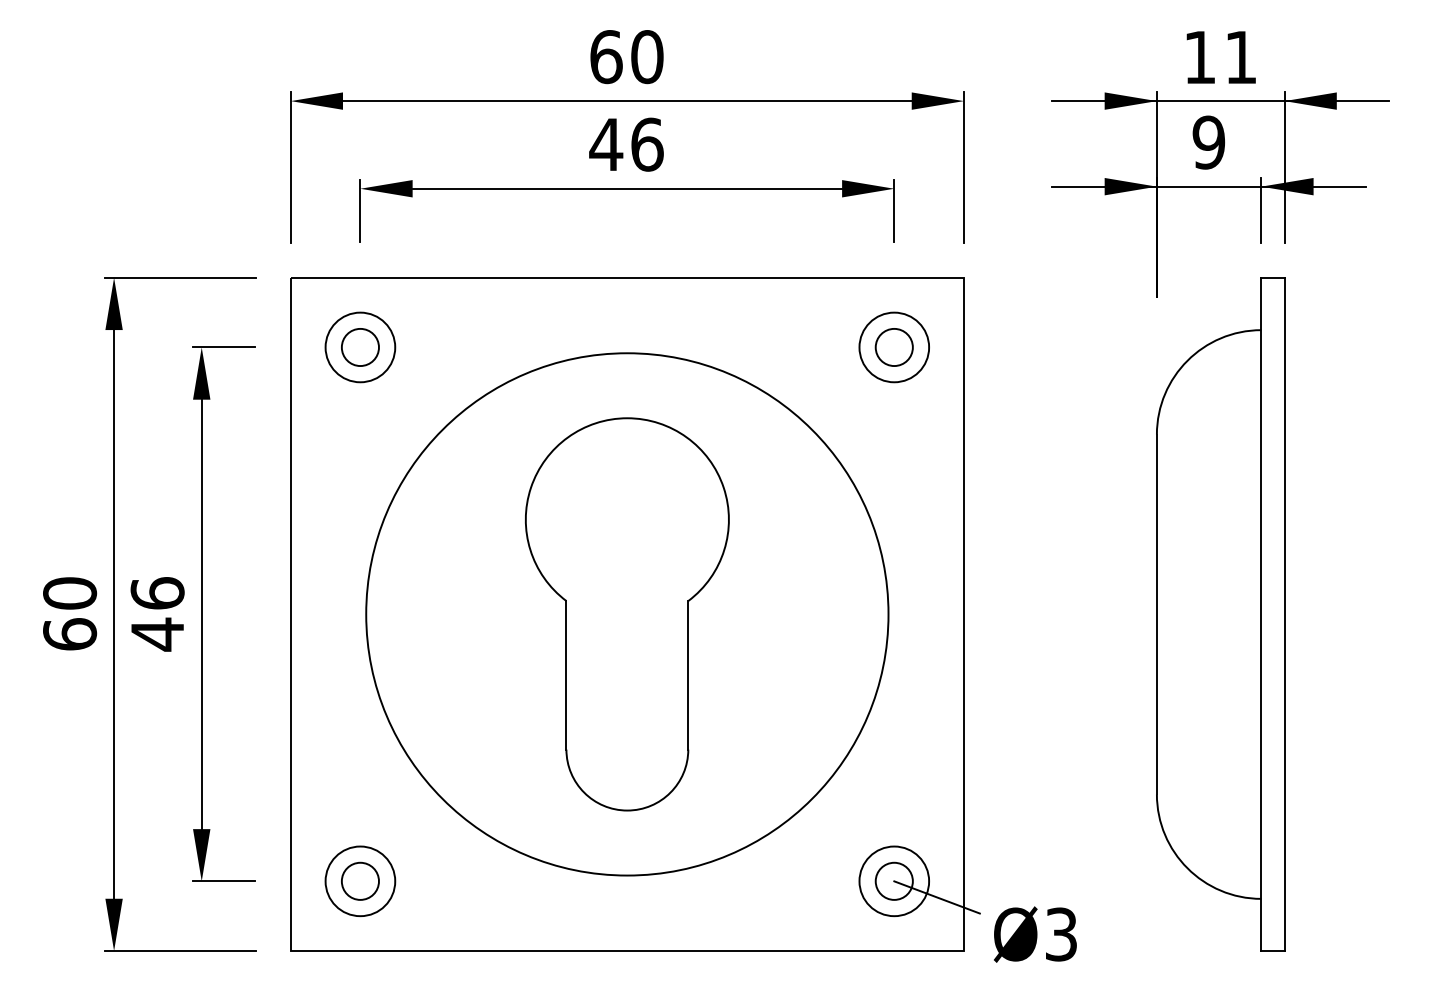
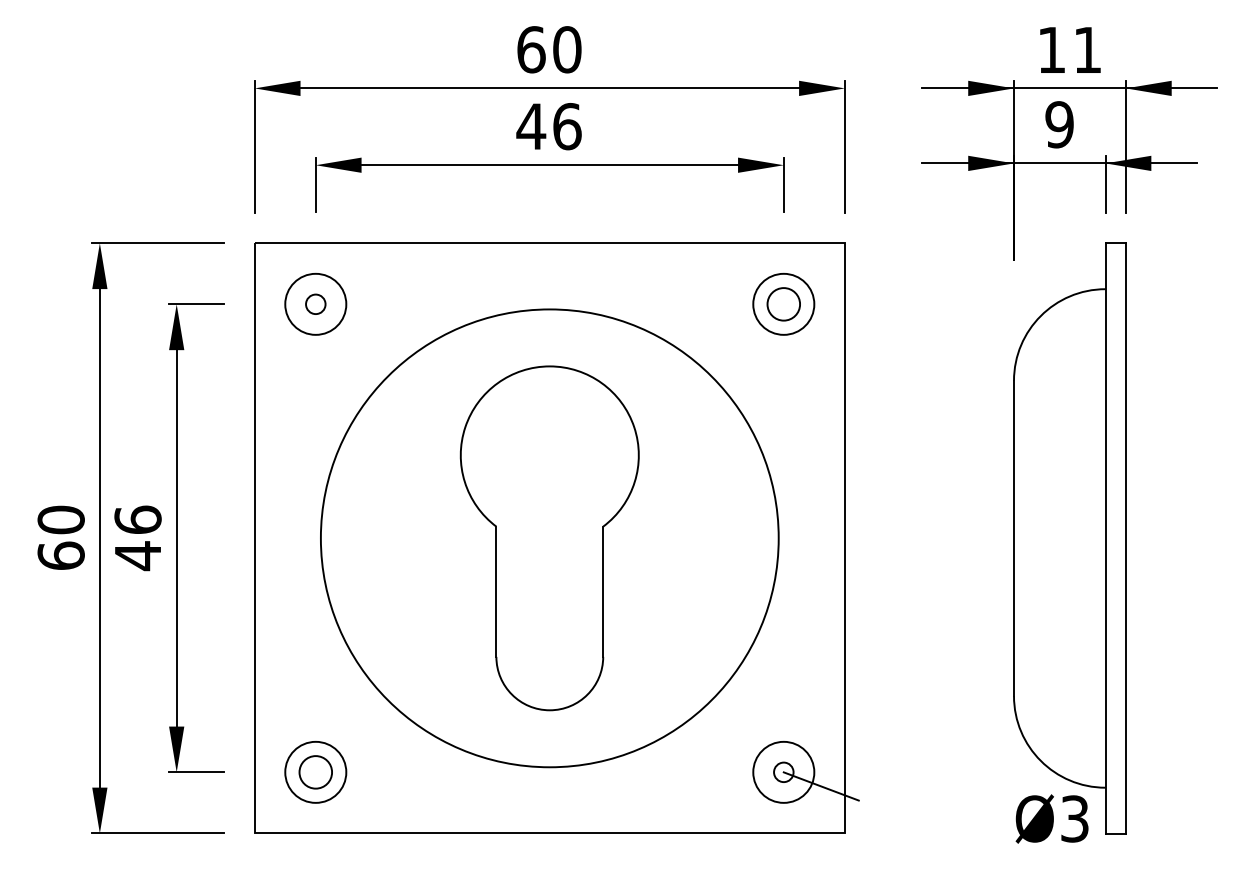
circle: (359, 347) -> (314, 304), size x0.6
circle: (893, 880) -> (783, 771), size x0.6
text: (1035, 934) -> (1052, 818), moved

